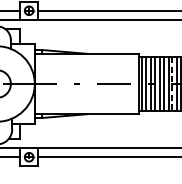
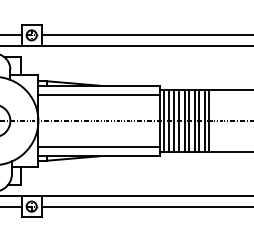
line: (87, 61) -> (99, 94), added
line: (172, 84) -> (199, 121), dashed -> solid
line: (87, 106) -> (99, 147), added

